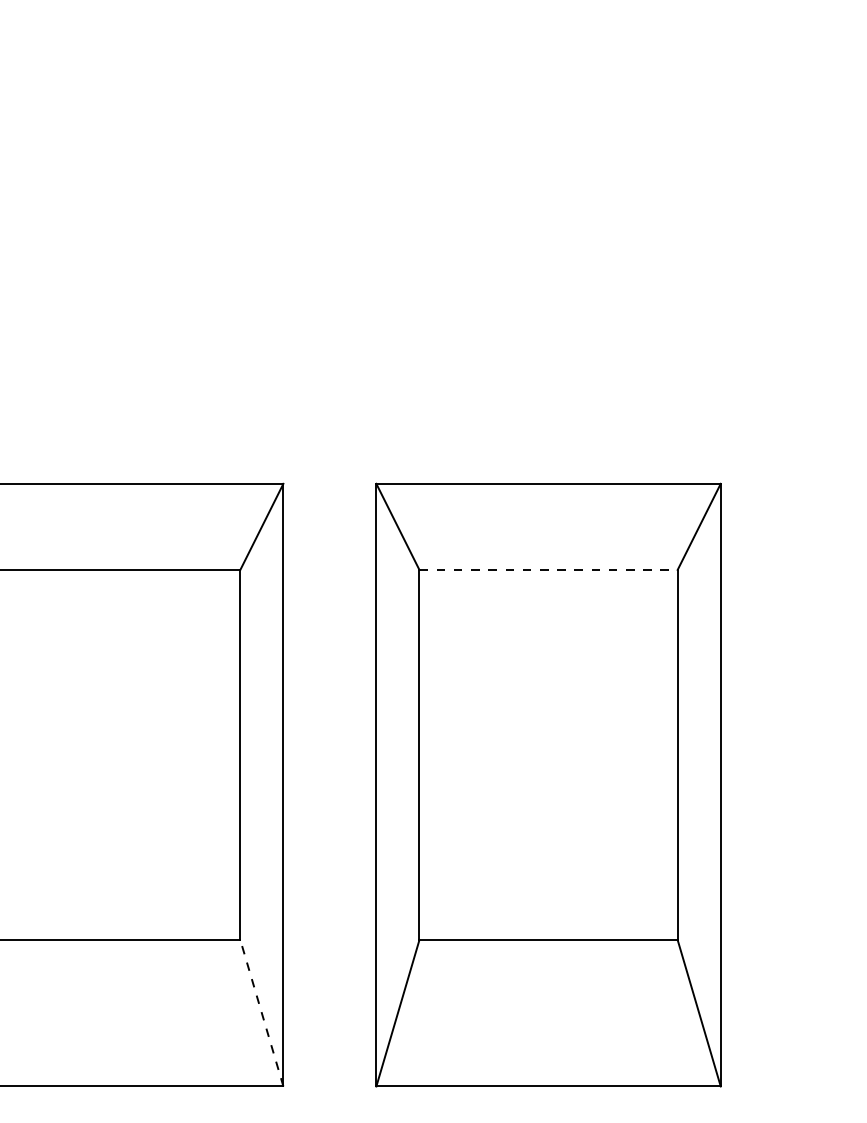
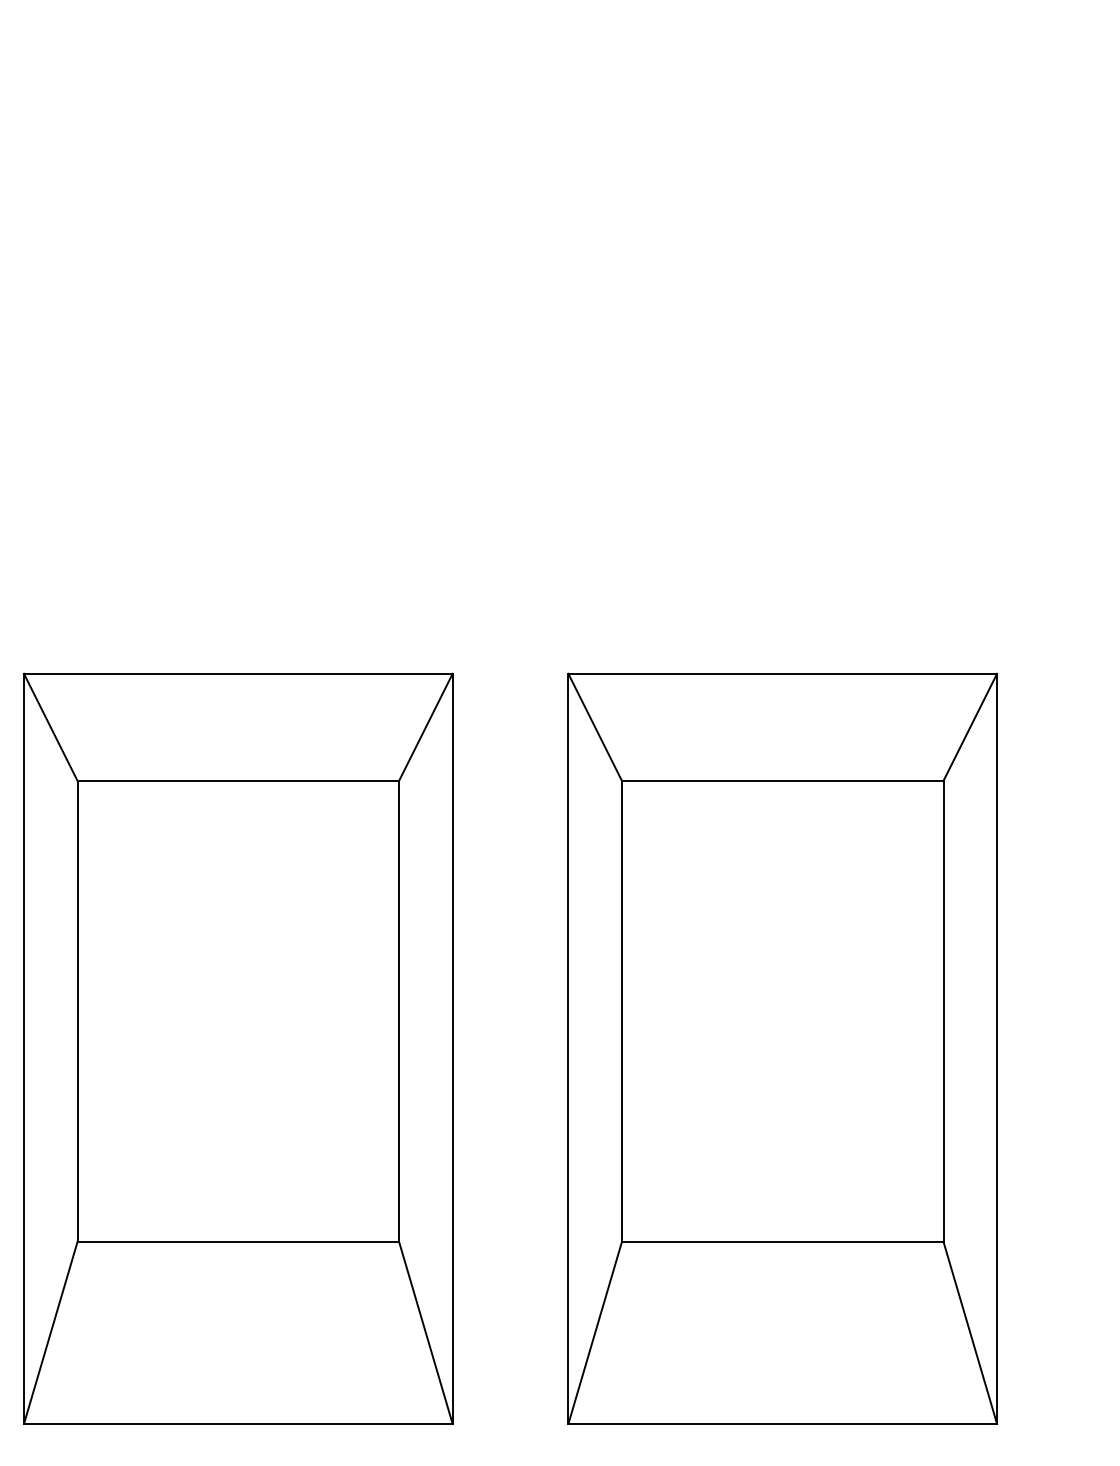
line: (548, 569) -> (782, 780), dashed -> solid
line: (261, 1012) -> (425, 1332), dashed -> solid

